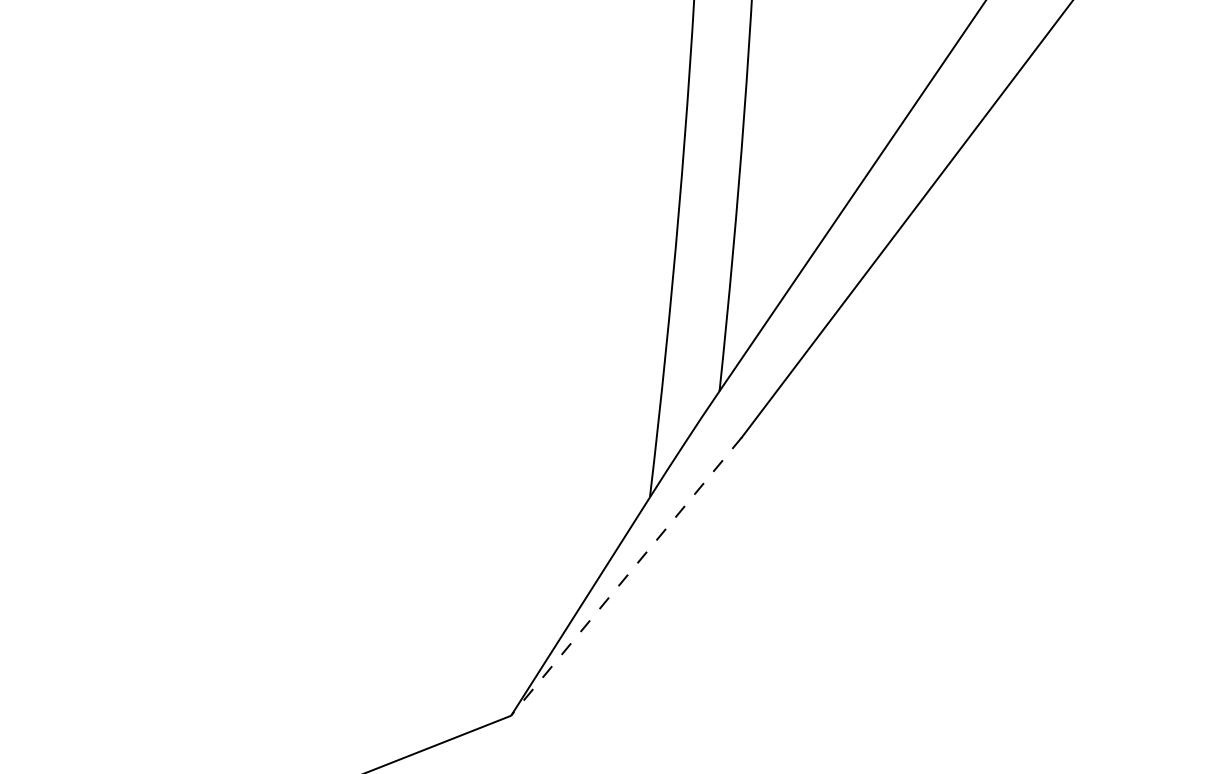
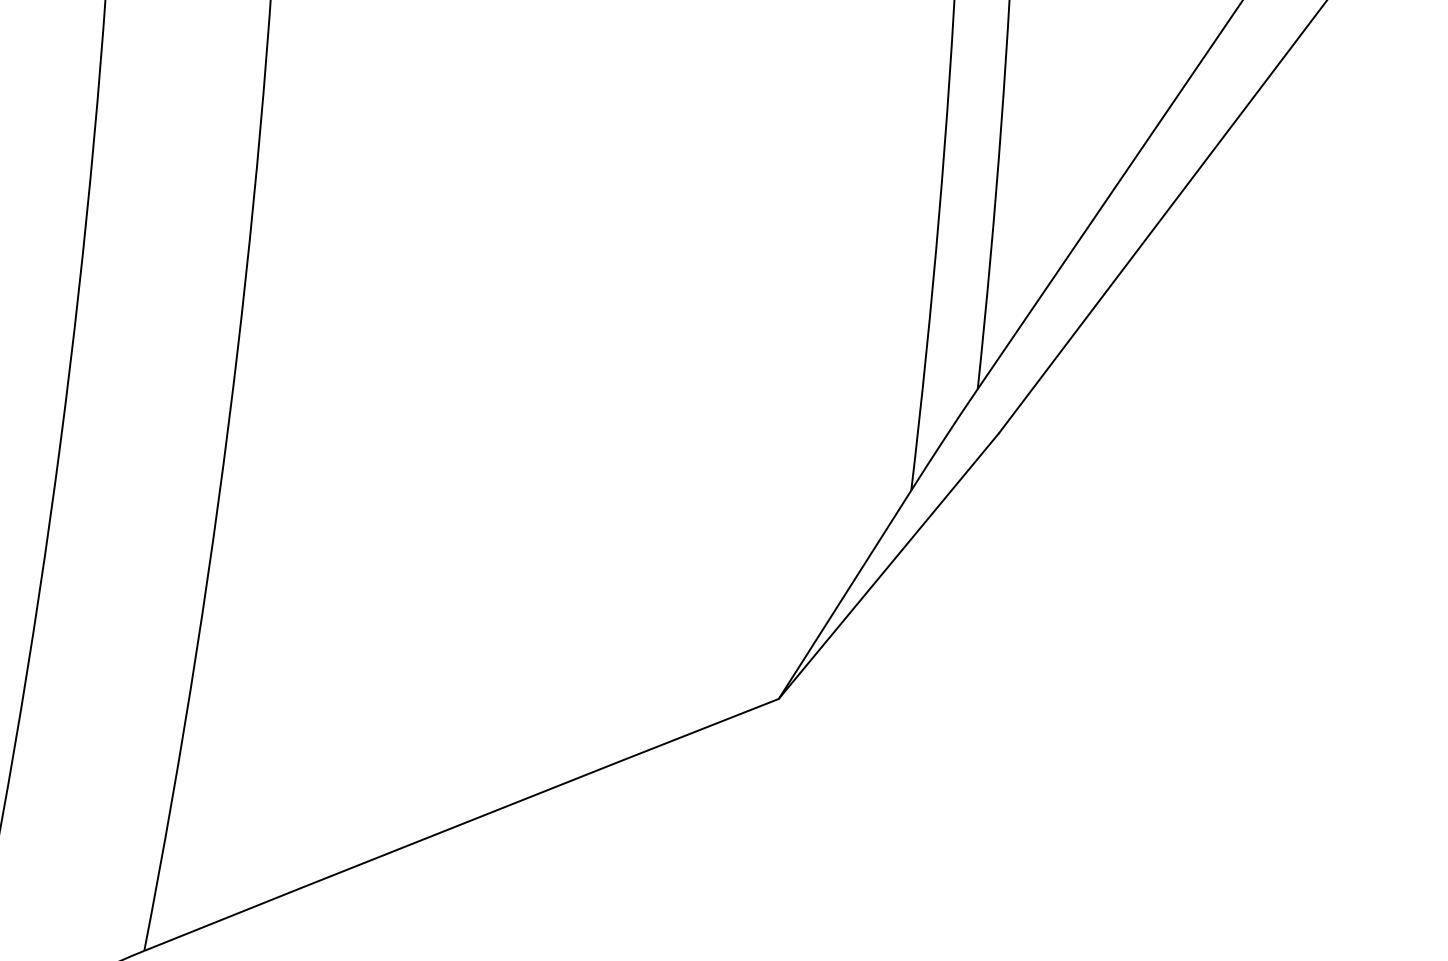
line: (626, 577) -> (888, 566), dashed -> solid

